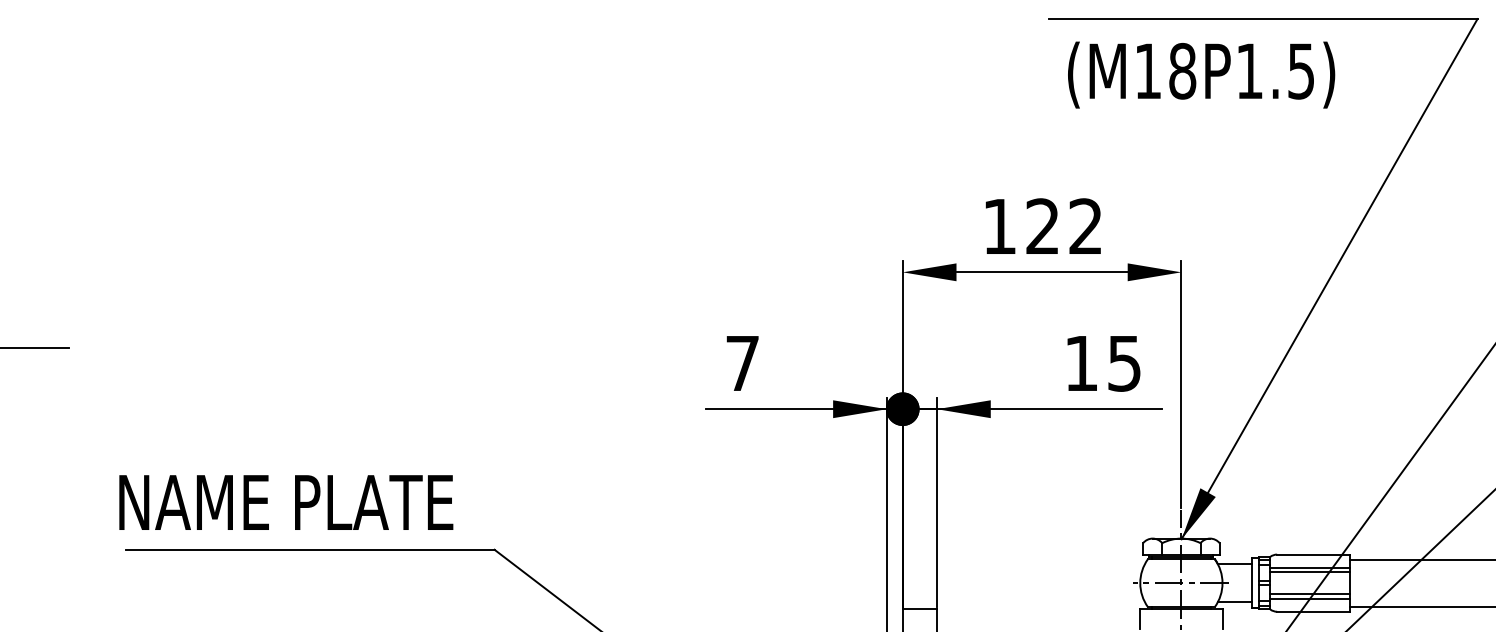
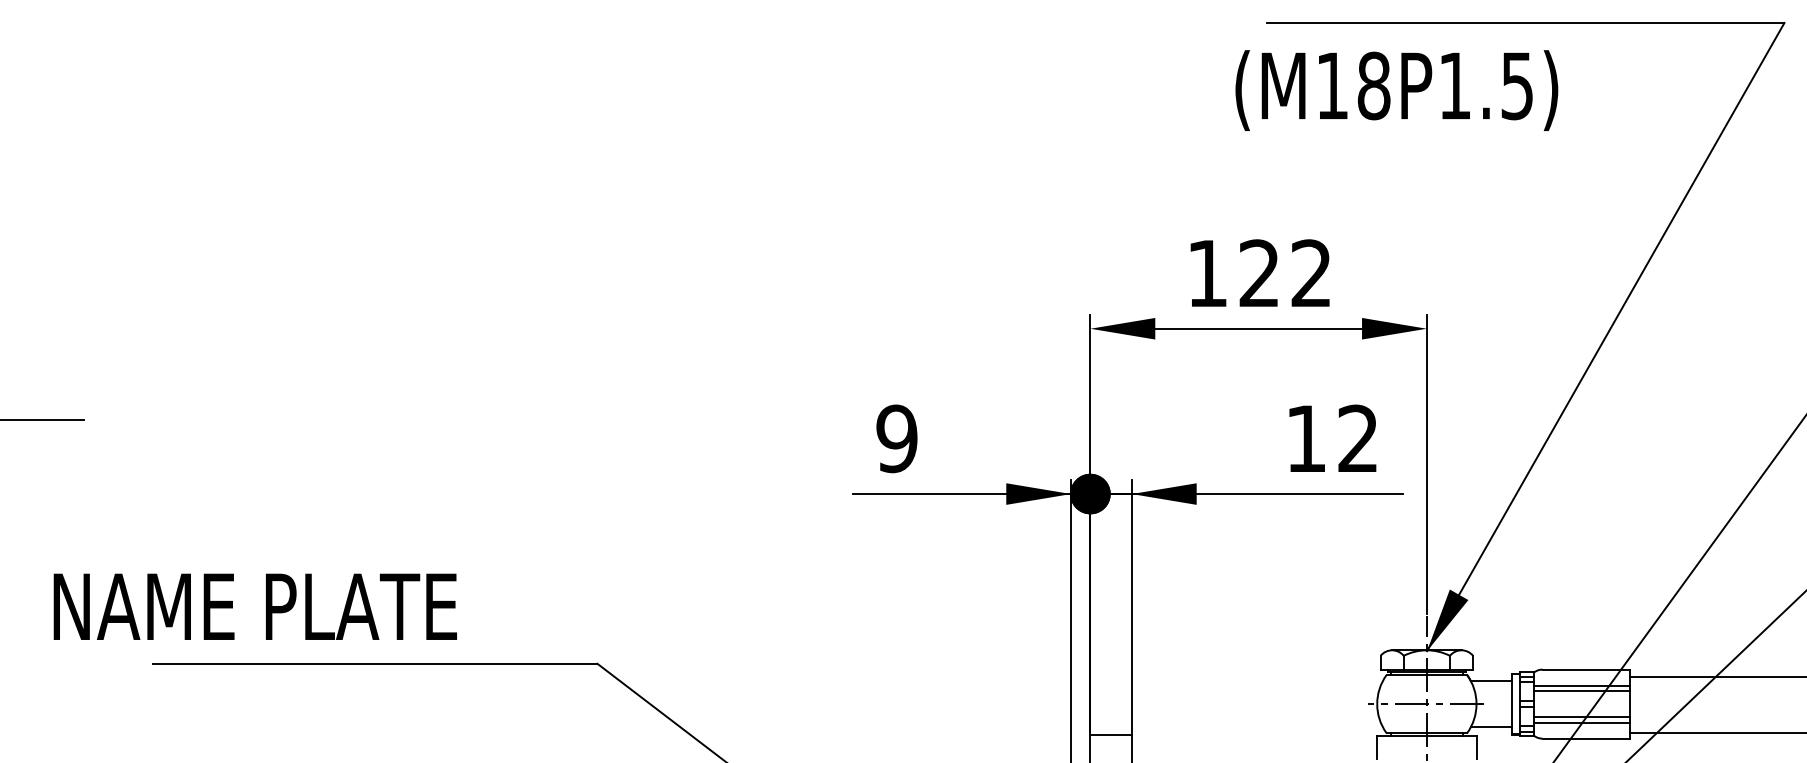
text: (1201, 74) -> (1396, 89), moved
text: (742, 363) -> (896, 438), 7 -> 9
text: (1124, 363) -> (1358, 438), 15 -> 12
text: (286, 502) -> (255, 606), moved

